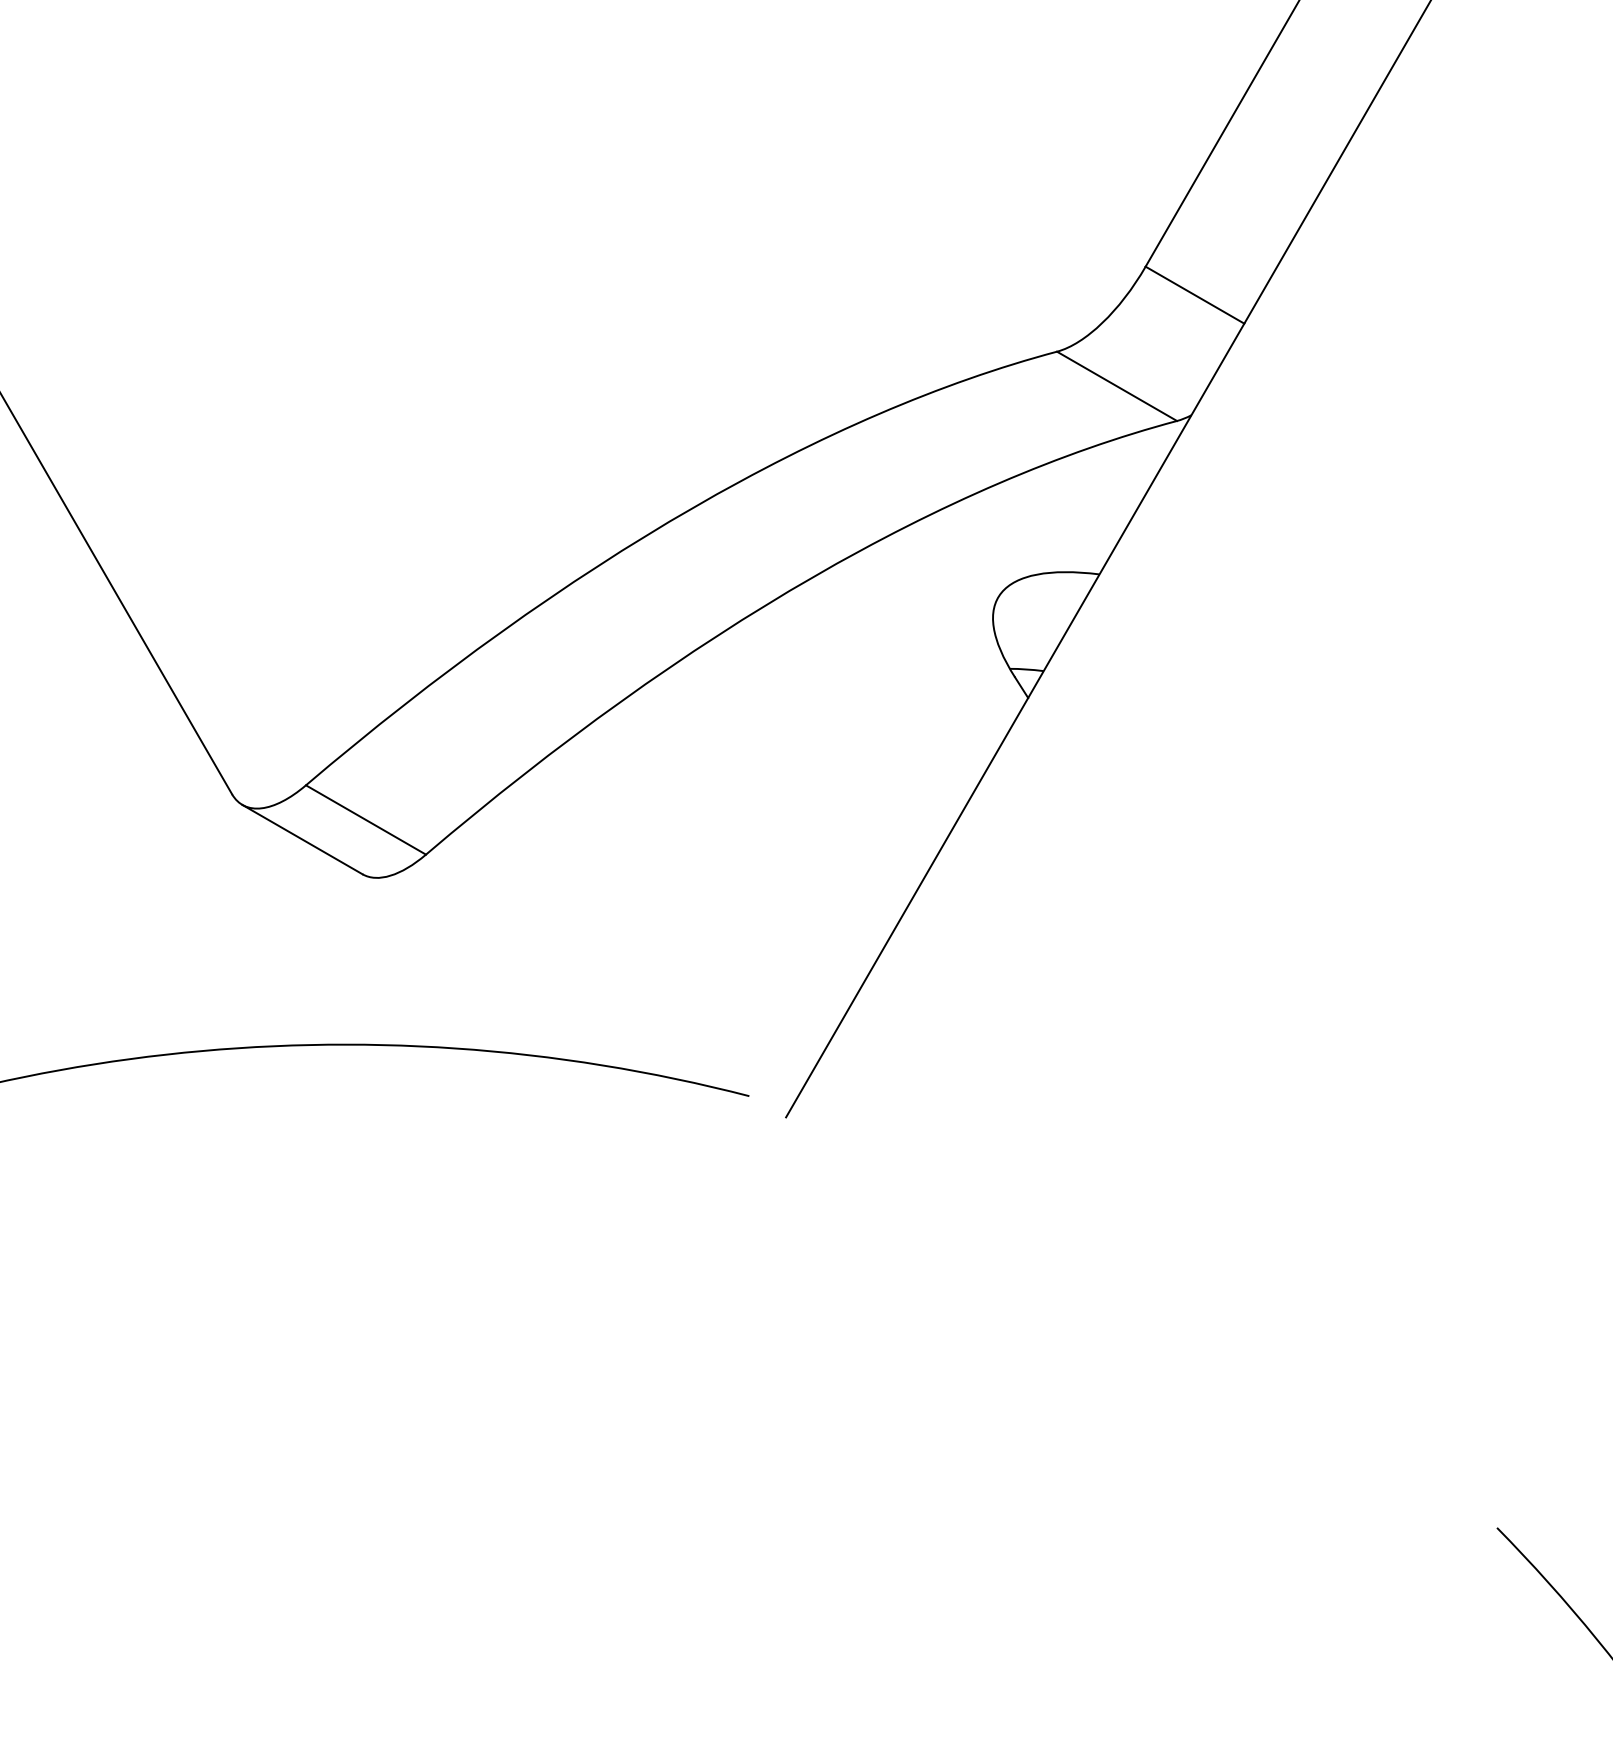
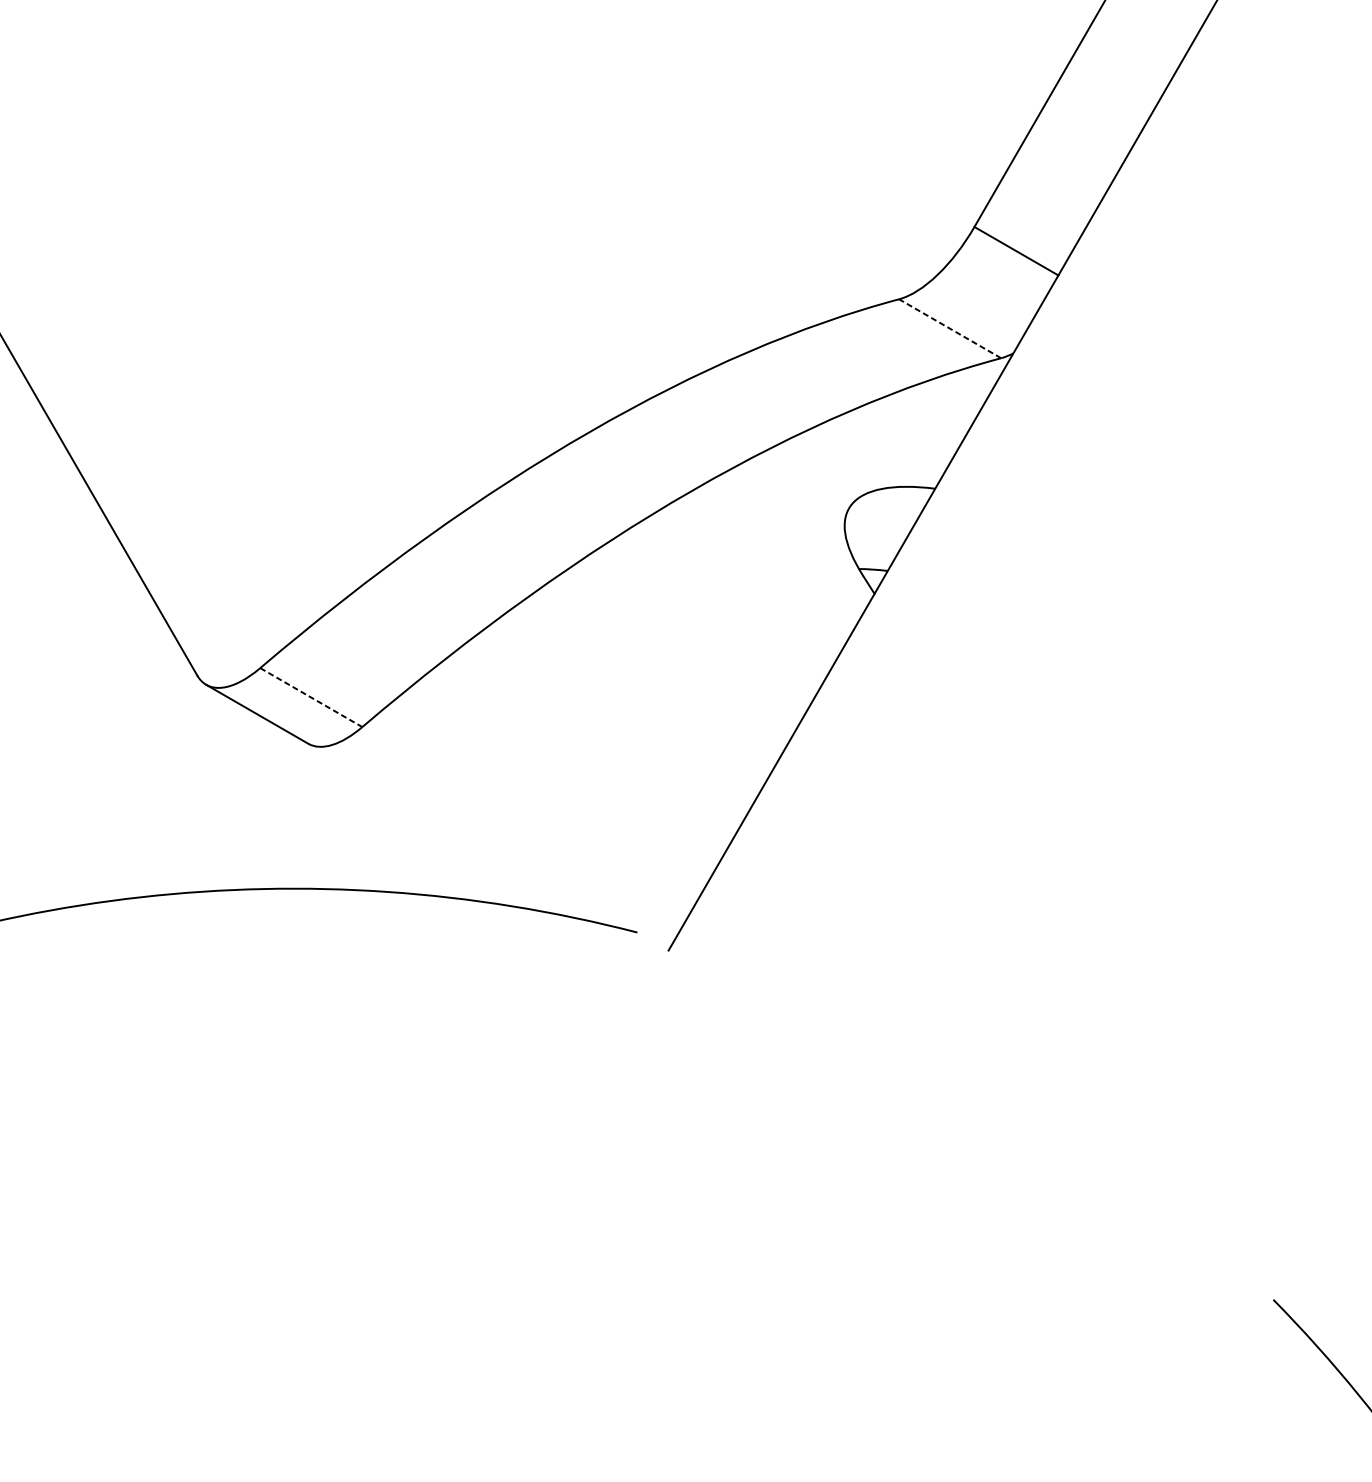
line: (1116, 386) -> (949, 328), solid -> dashed
line: (366, 820) -> (311, 698), solid -> dashed

